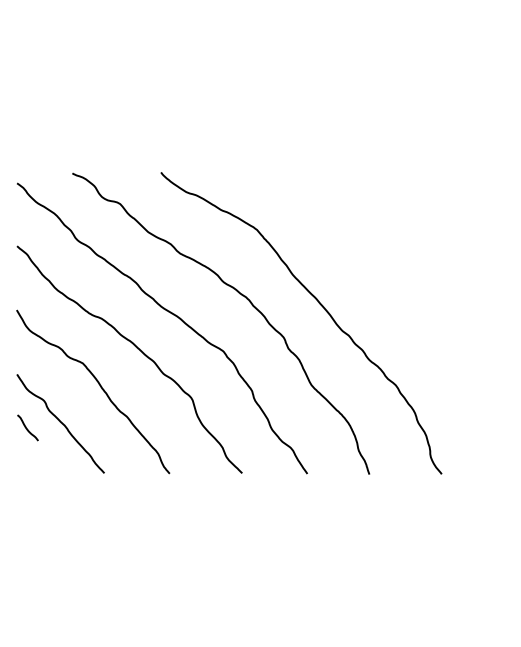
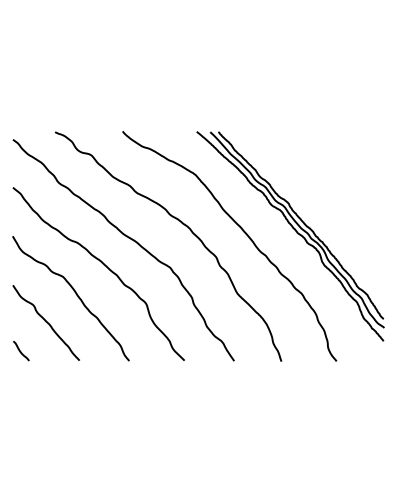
part: (389, 306) -> (296, 233), added
curve: (28, 428) -> (21, 351), moved

